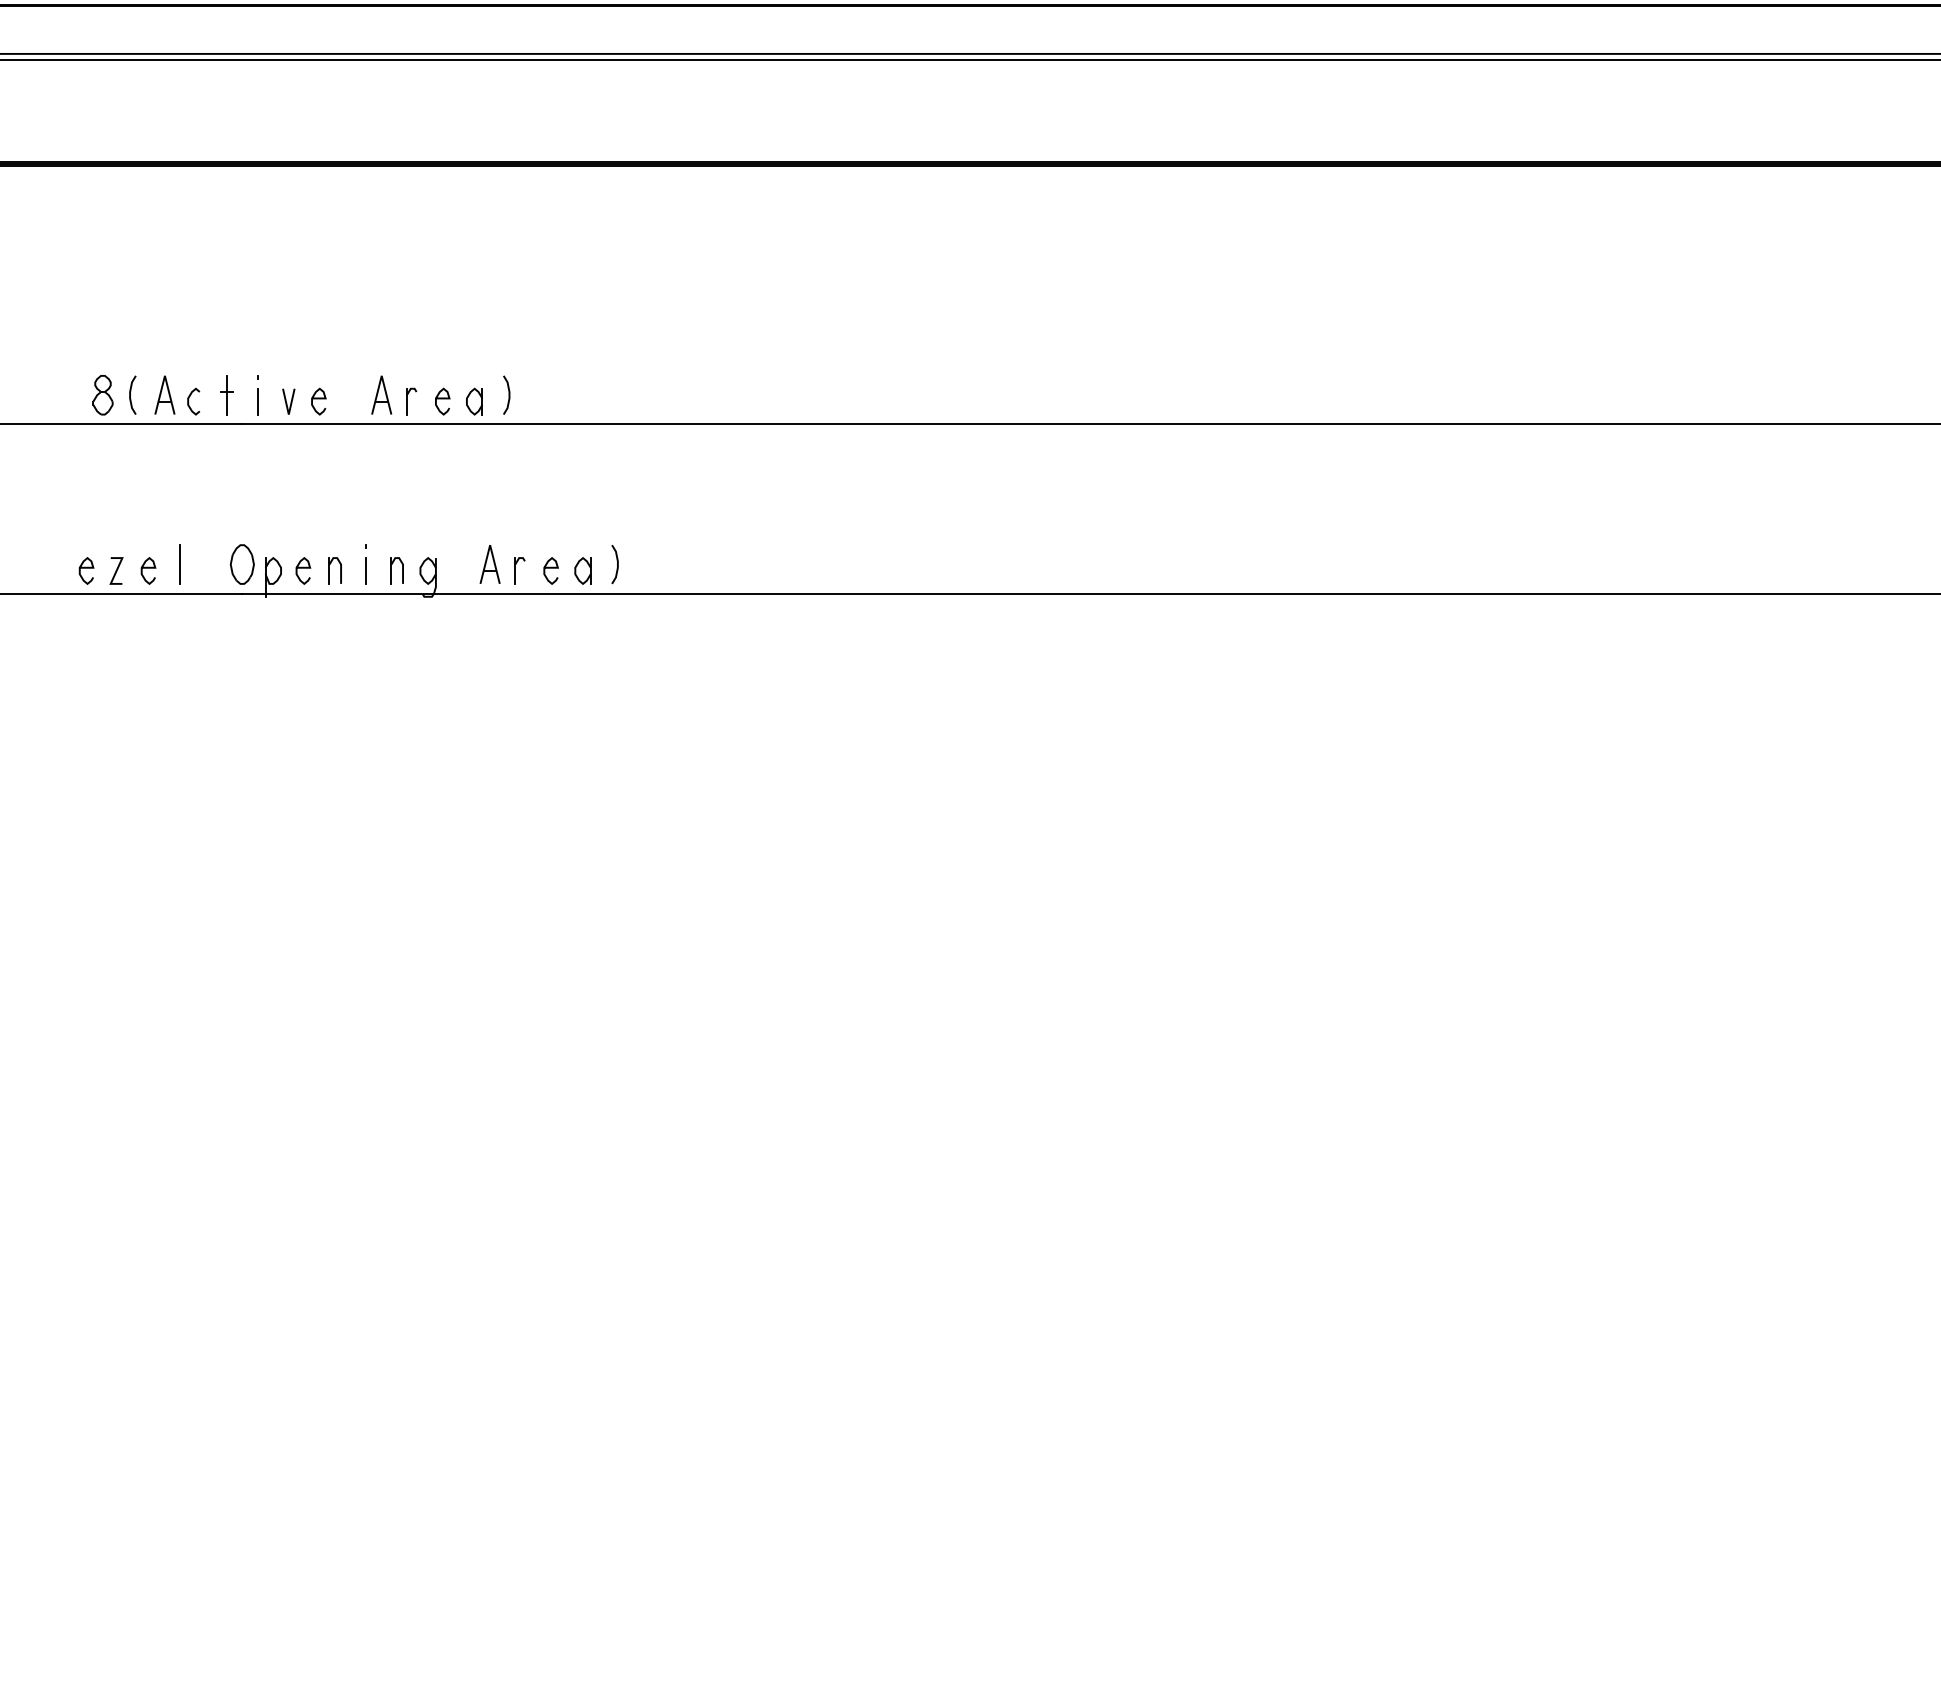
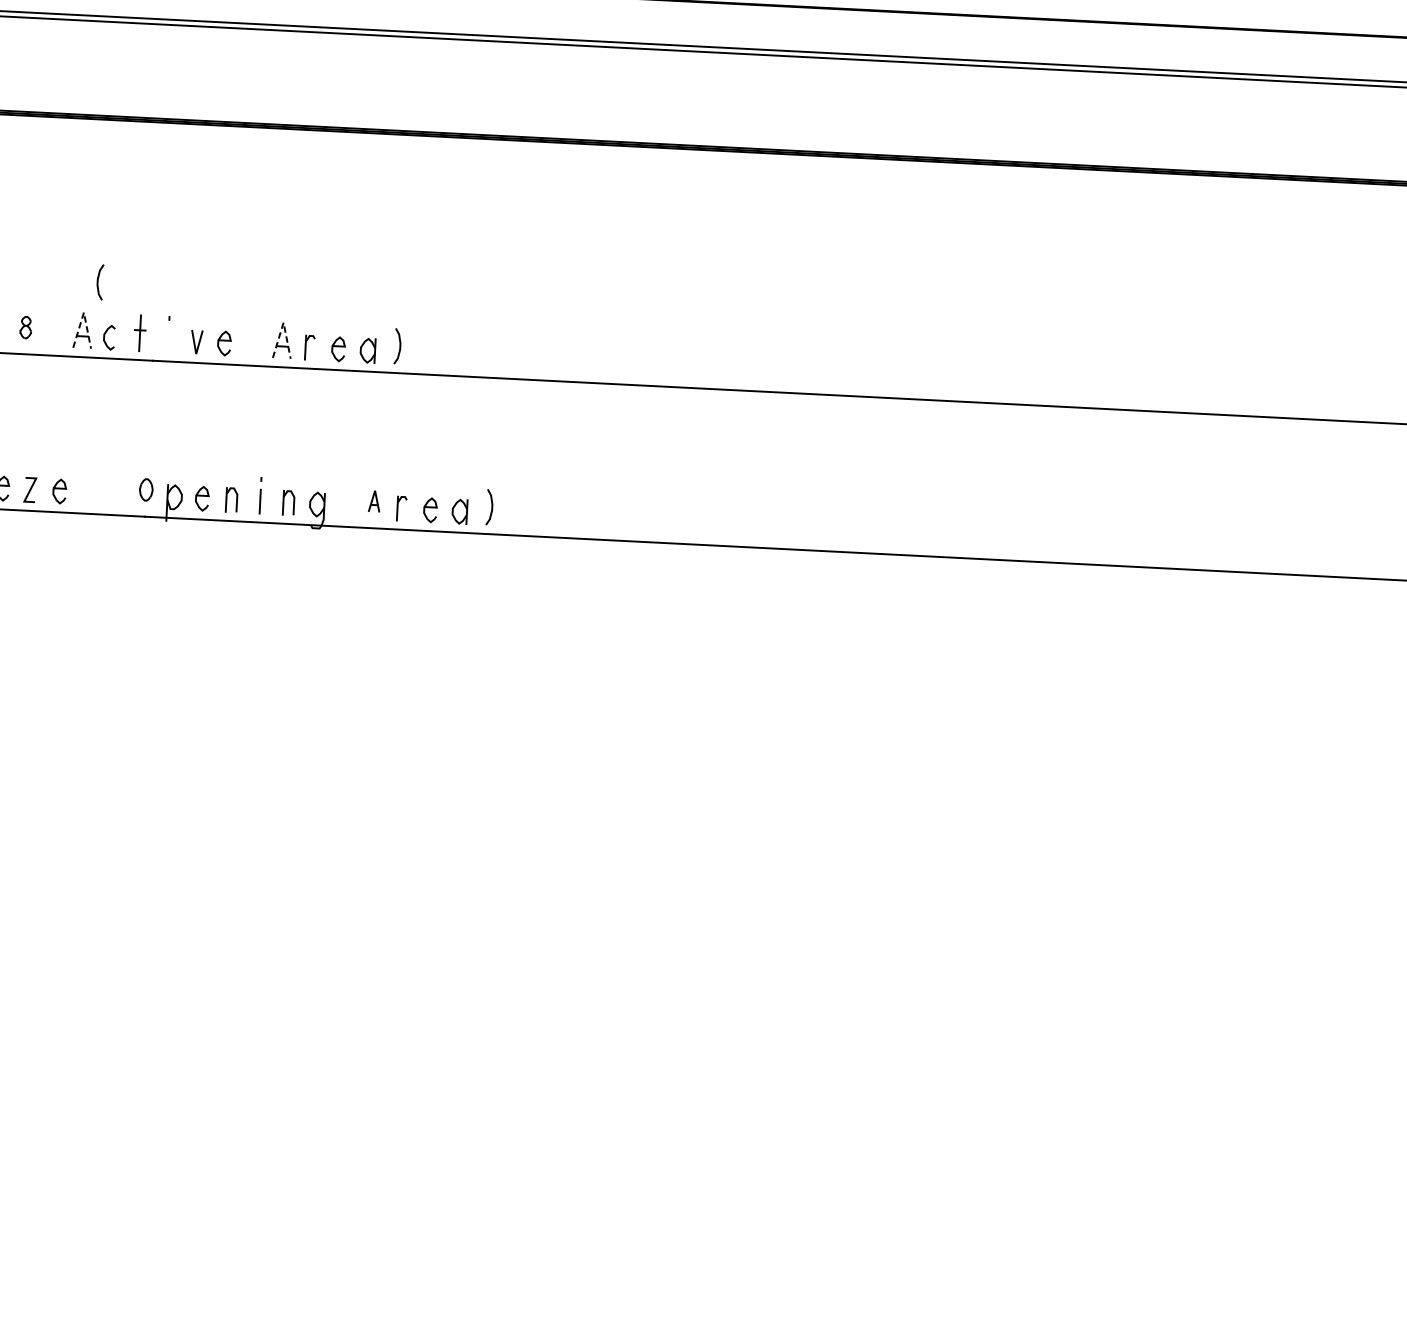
line: (164, 375) -> (83, 312), solid -> dashed
line: (381, 375) -> (283, 322), solid -> dashed
curve: (130, 394) -> (98, 281), moved
part: (102, 395) -> (25, 327), size x0.6
line: (257, 401) -> (167, 340), removed
line: (180, 564) -> (89, 487), removed
part: (241, 564) -> (145, 489), size x0.6
part: (489, 564) -> (374, 501), size x0.6

